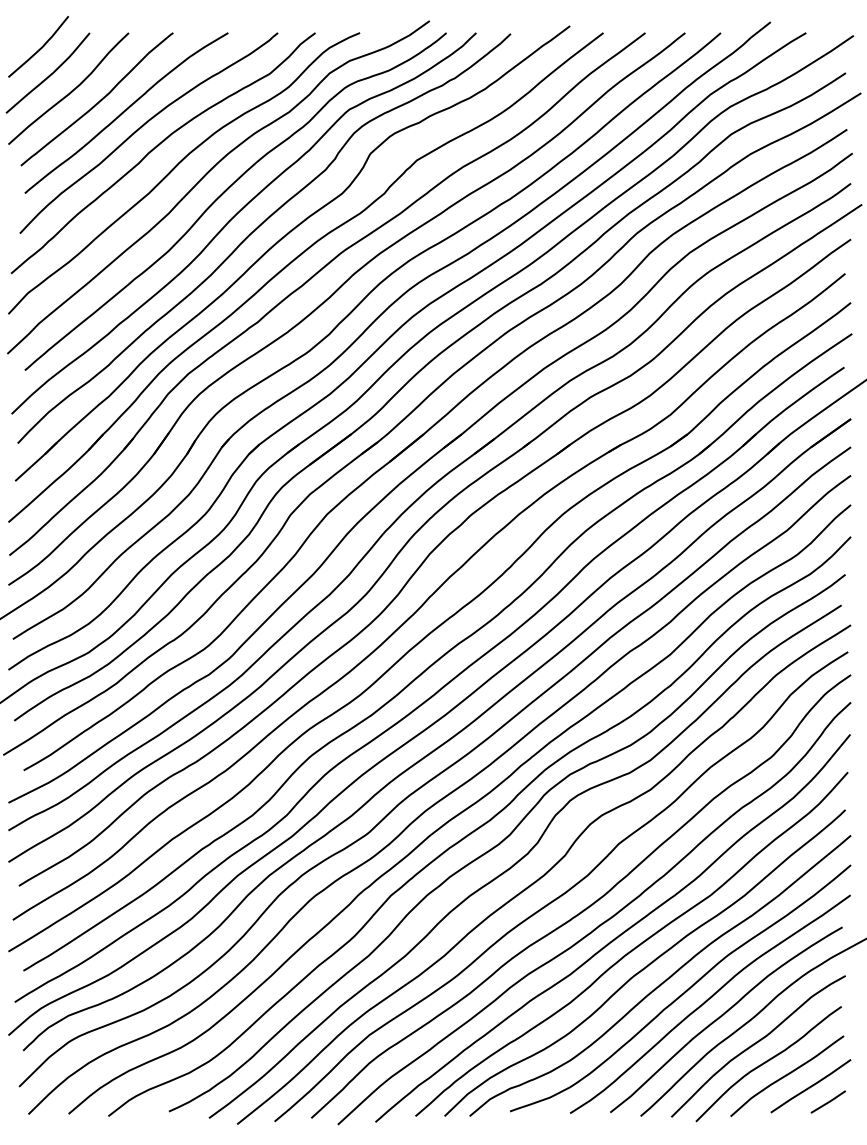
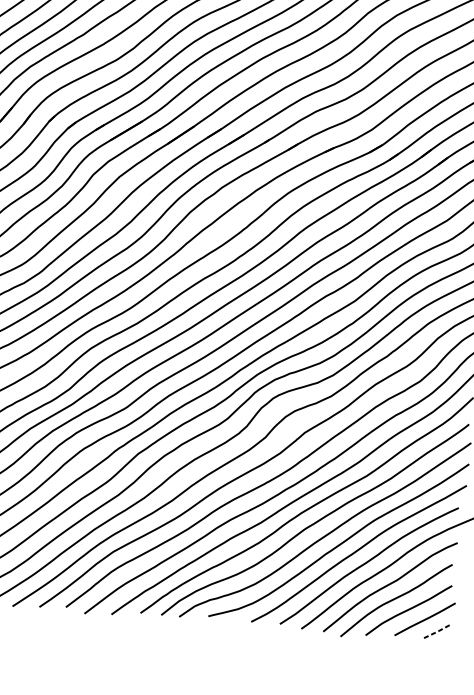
line: (828, 1102) -> (436, 632), solid -> dashed

